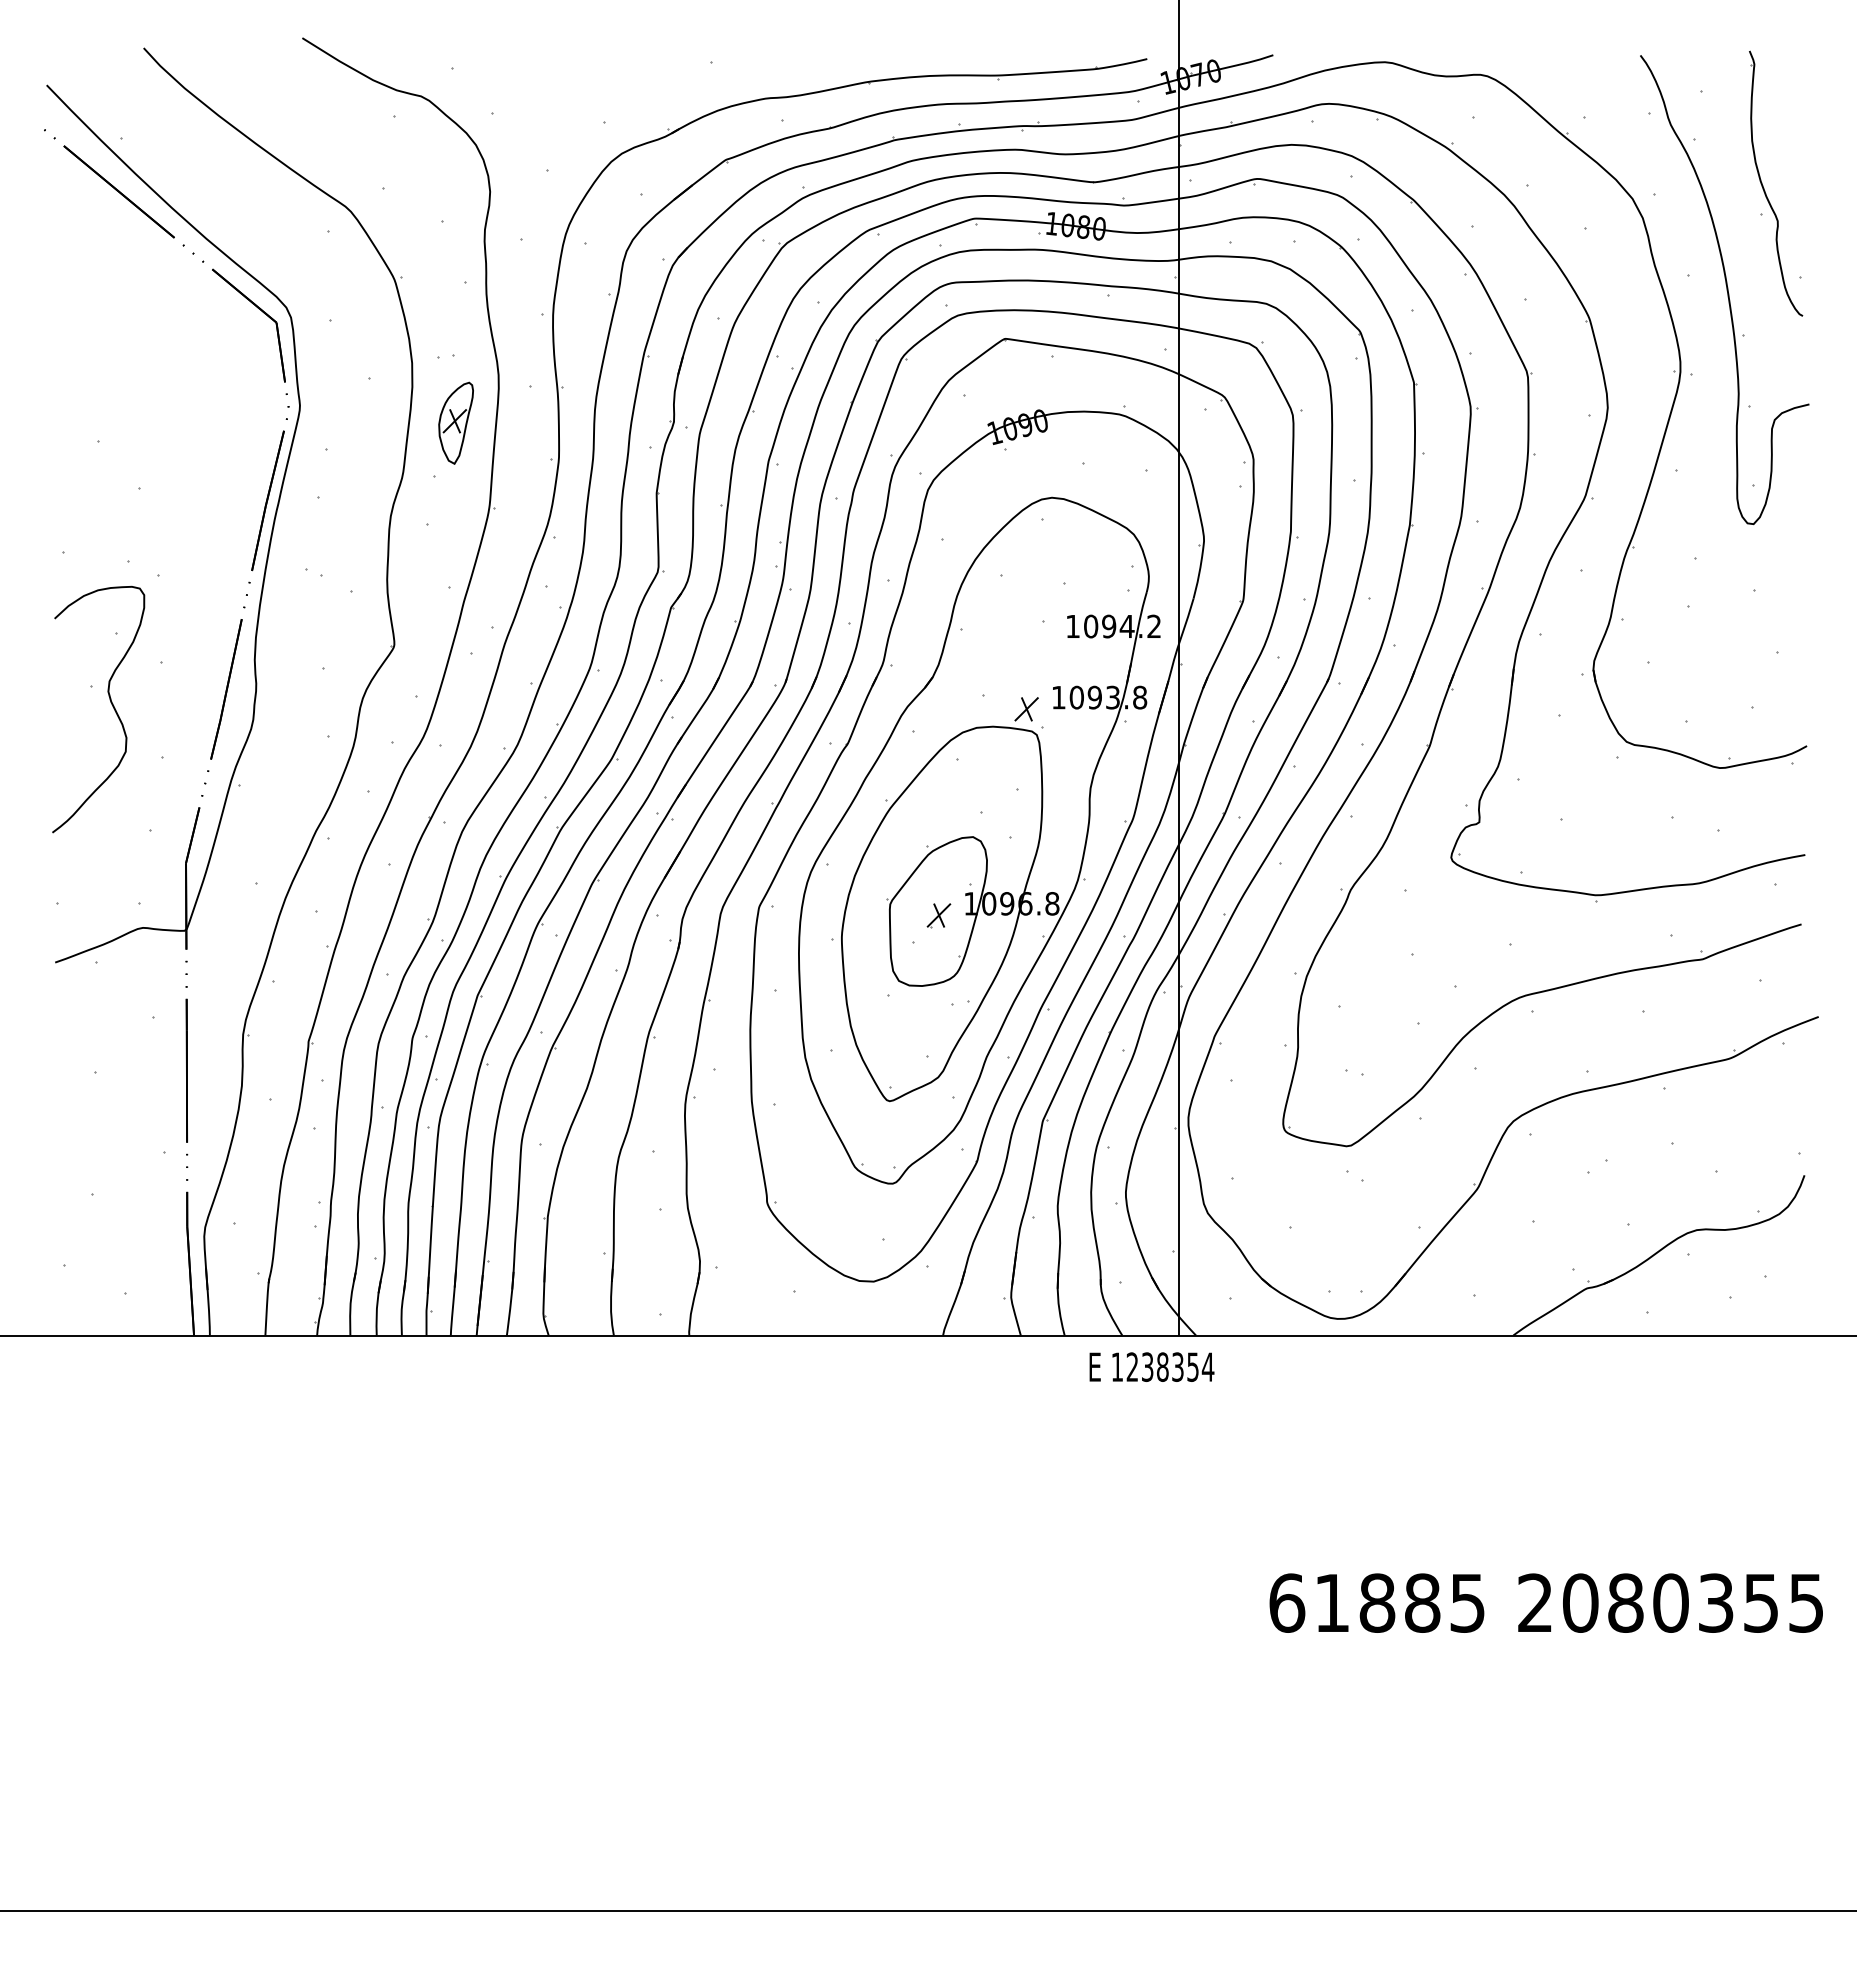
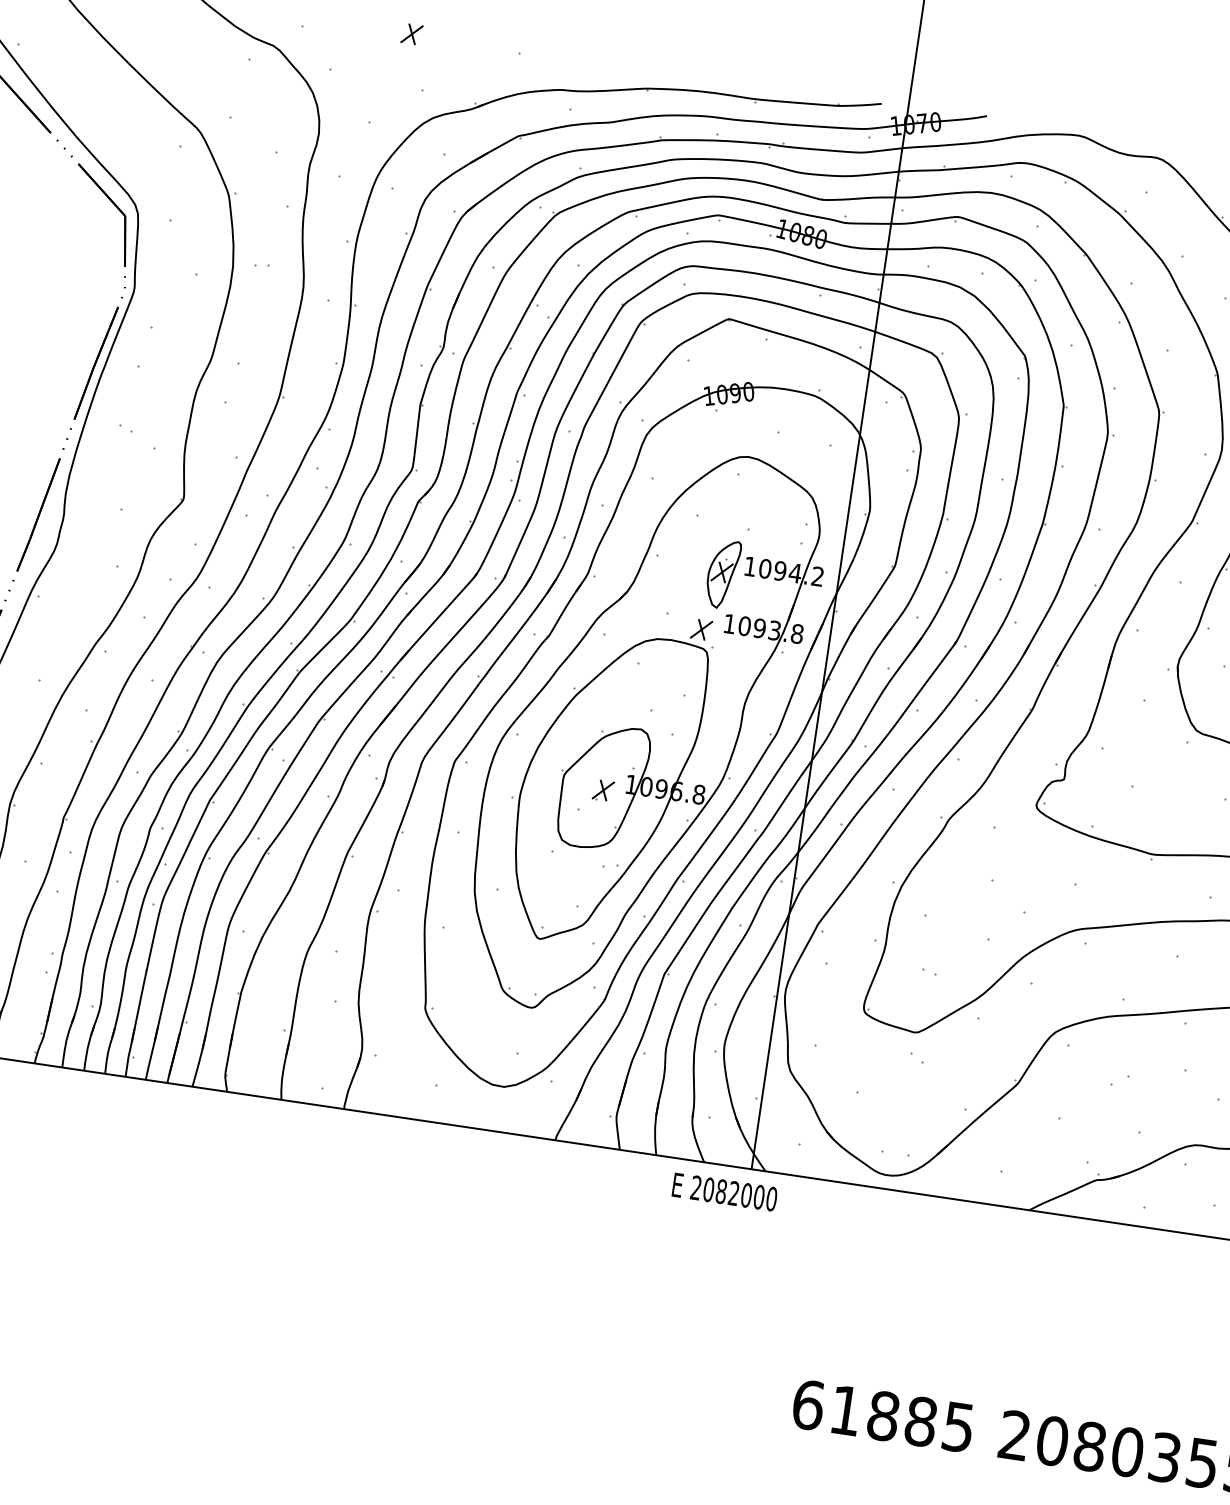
part: (582, 58) -> (412, 34), added
part: (455, 422) -> (722, 573), moved
text: (1162, 1366) -> (733, 1192), 1238354 -> 2082000

